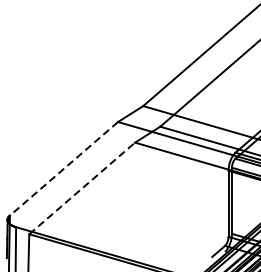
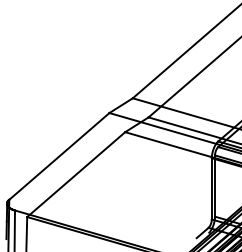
line: (63, 168) -> (58, 156), dashed -> solid
line: (82, 188) -> (76, 174), dashed -> solid

